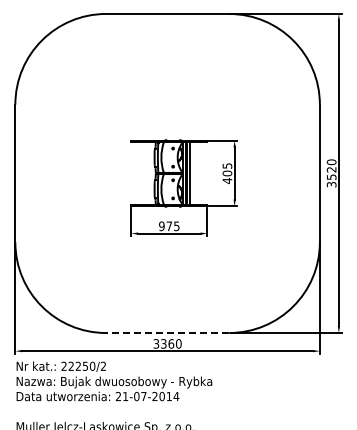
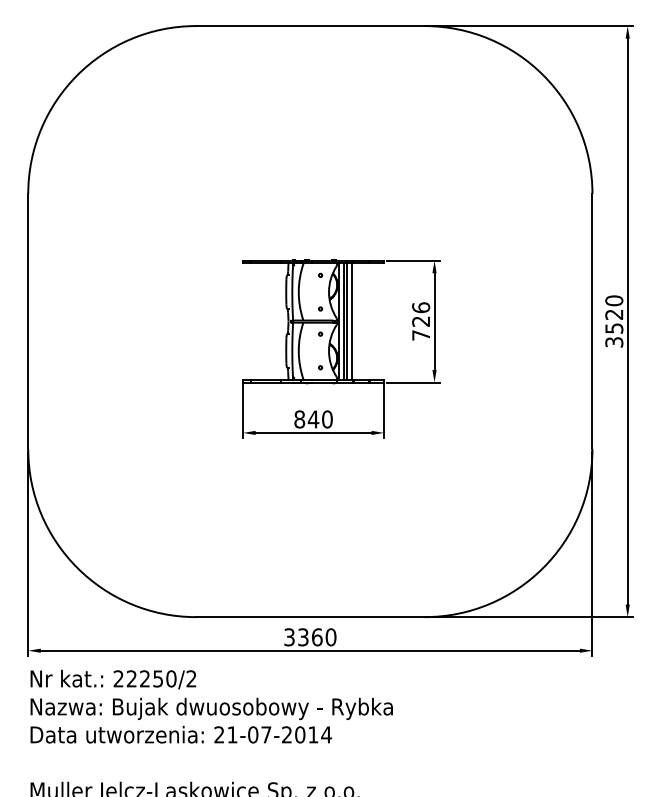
text: (227, 173) -> (421, 321), 405 -> 726
text: (169, 226) -> (313, 419), 975 -> 840
line: (167, 333) -> (310, 618), dashed -> solid

